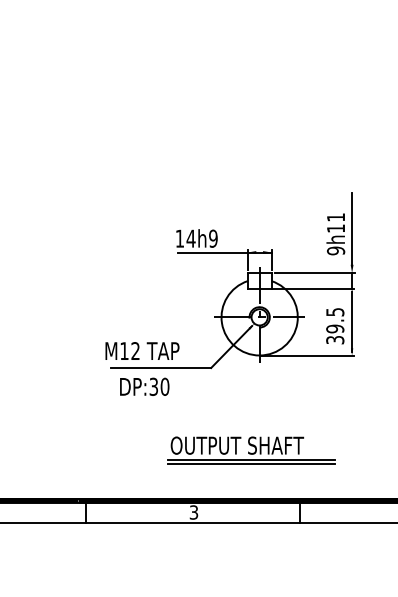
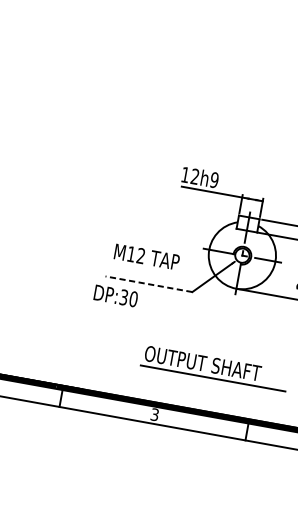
text: (190, 238) -> (194, 176), 14h9 -> 12h9
text: (142, 350) -> (147, 256), moved
line: (160, 368) -> (148, 284), solid -> dashed
text: (144, 386) -> (115, 295), moved
line: (251, 463) -> (212, 381), removed

